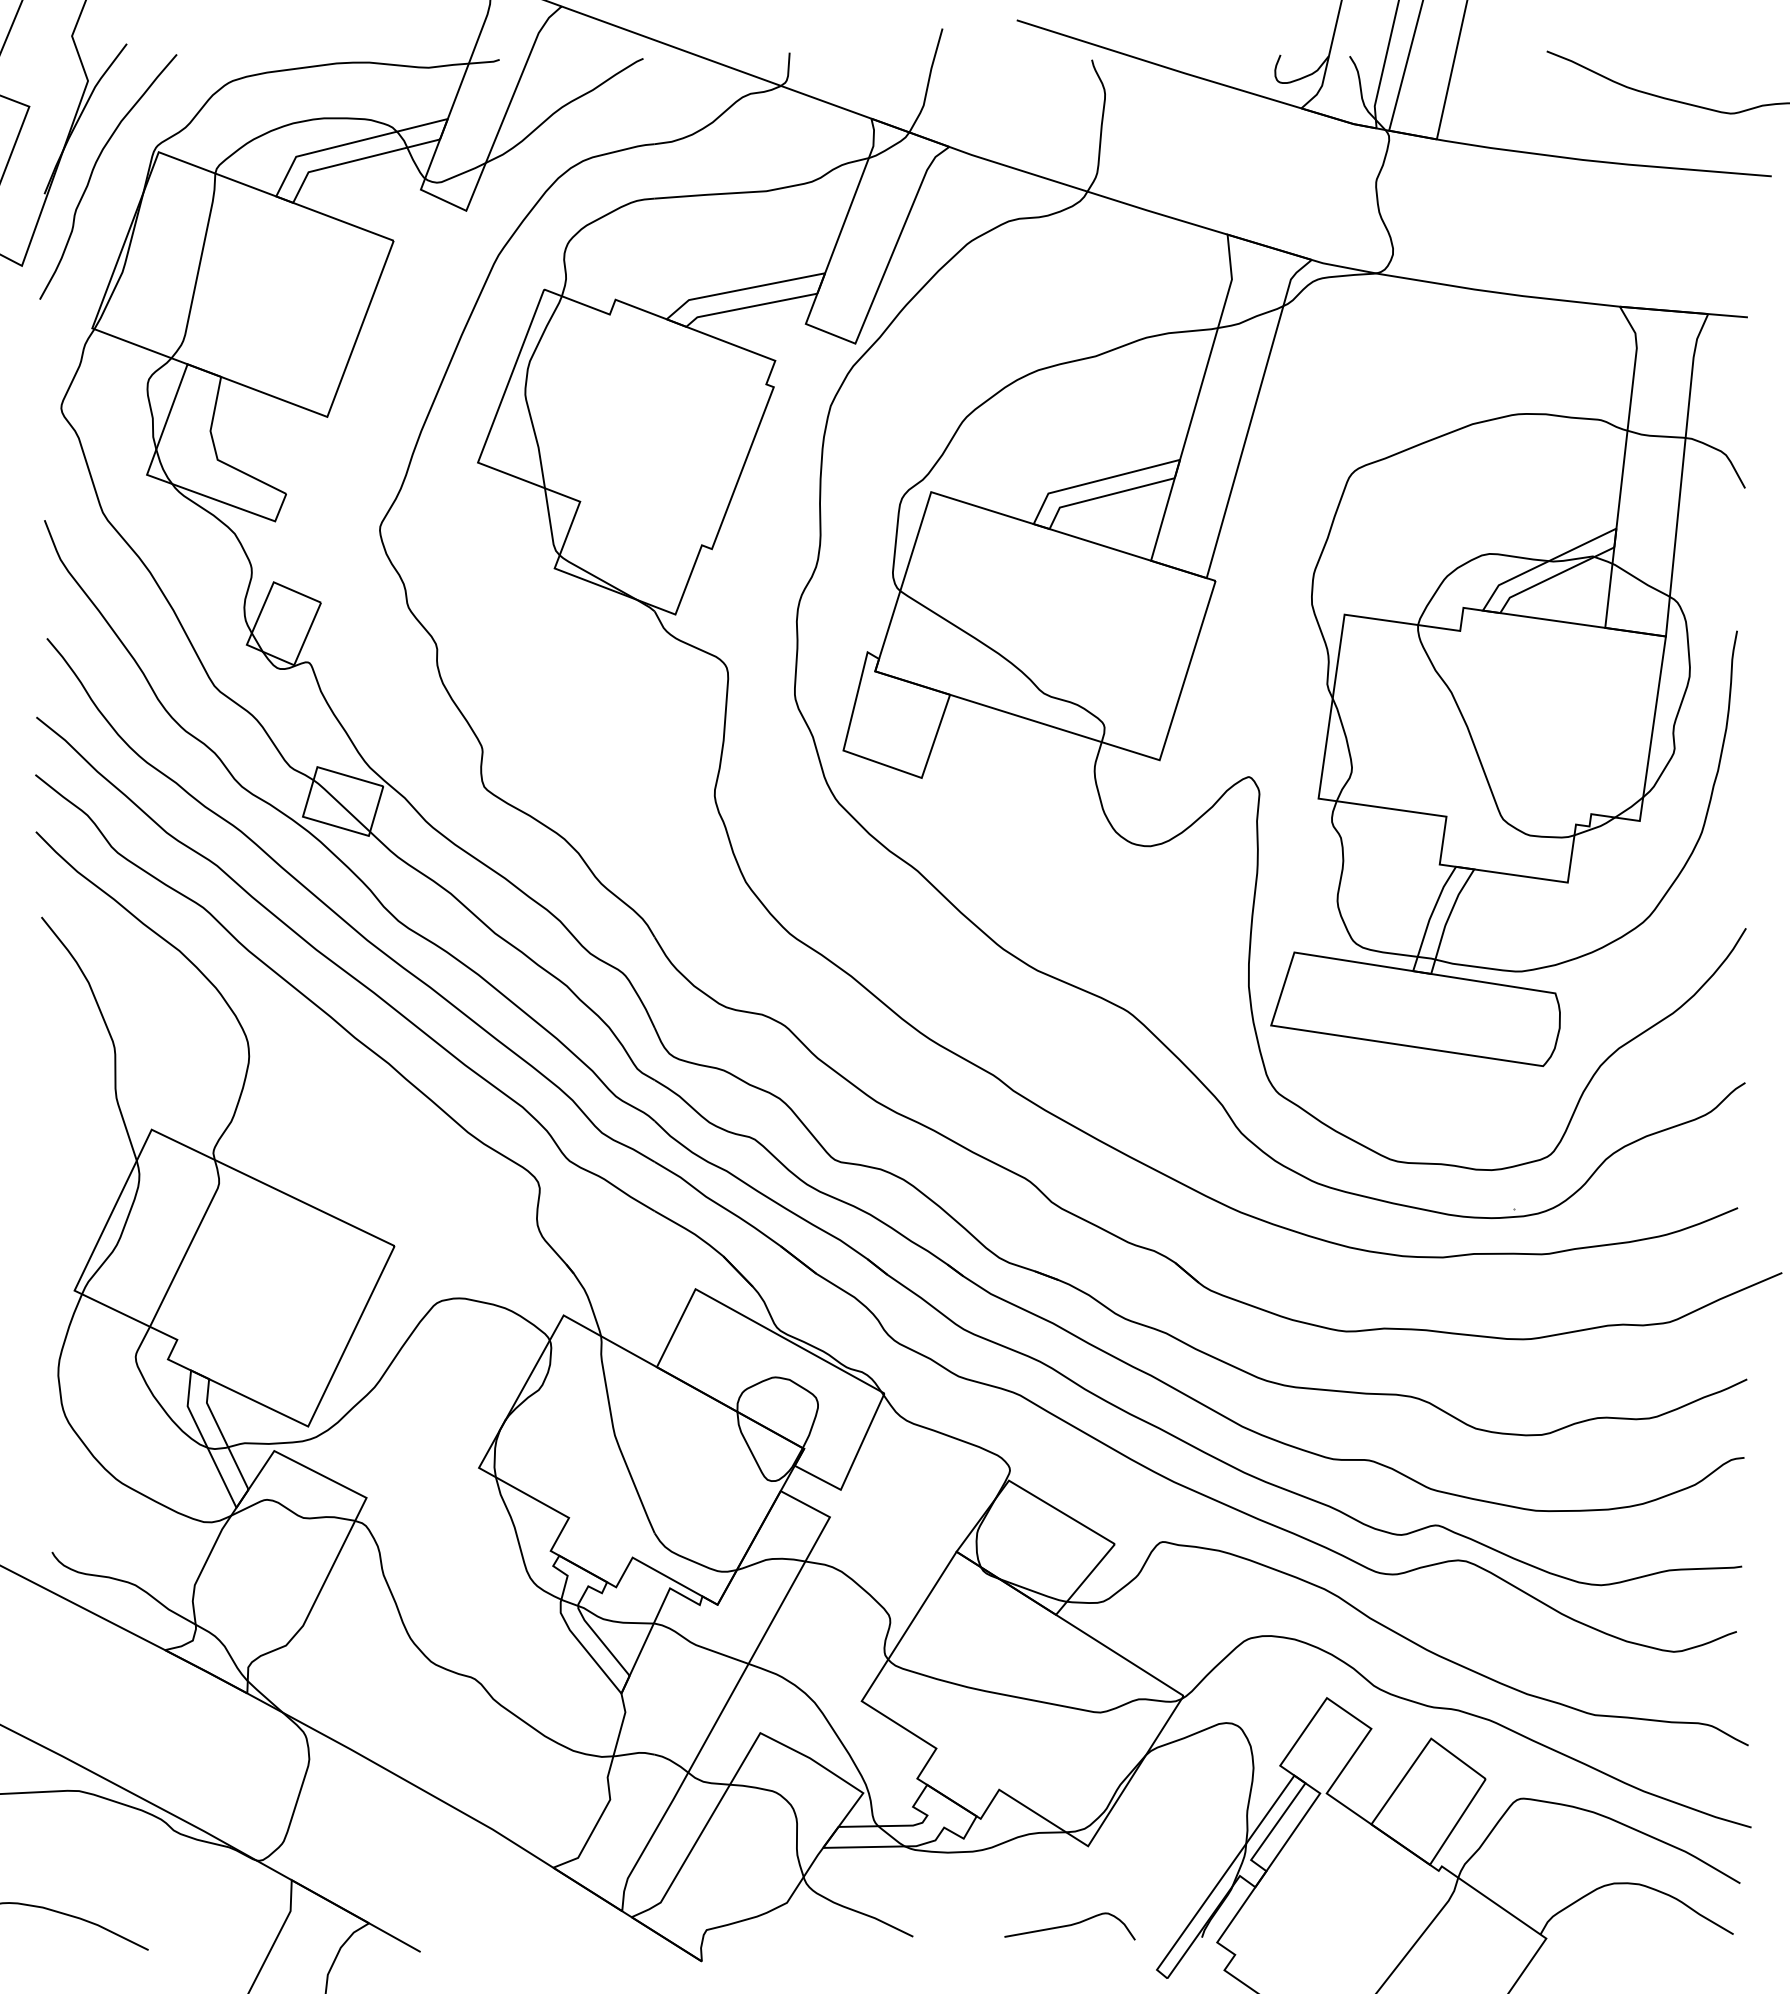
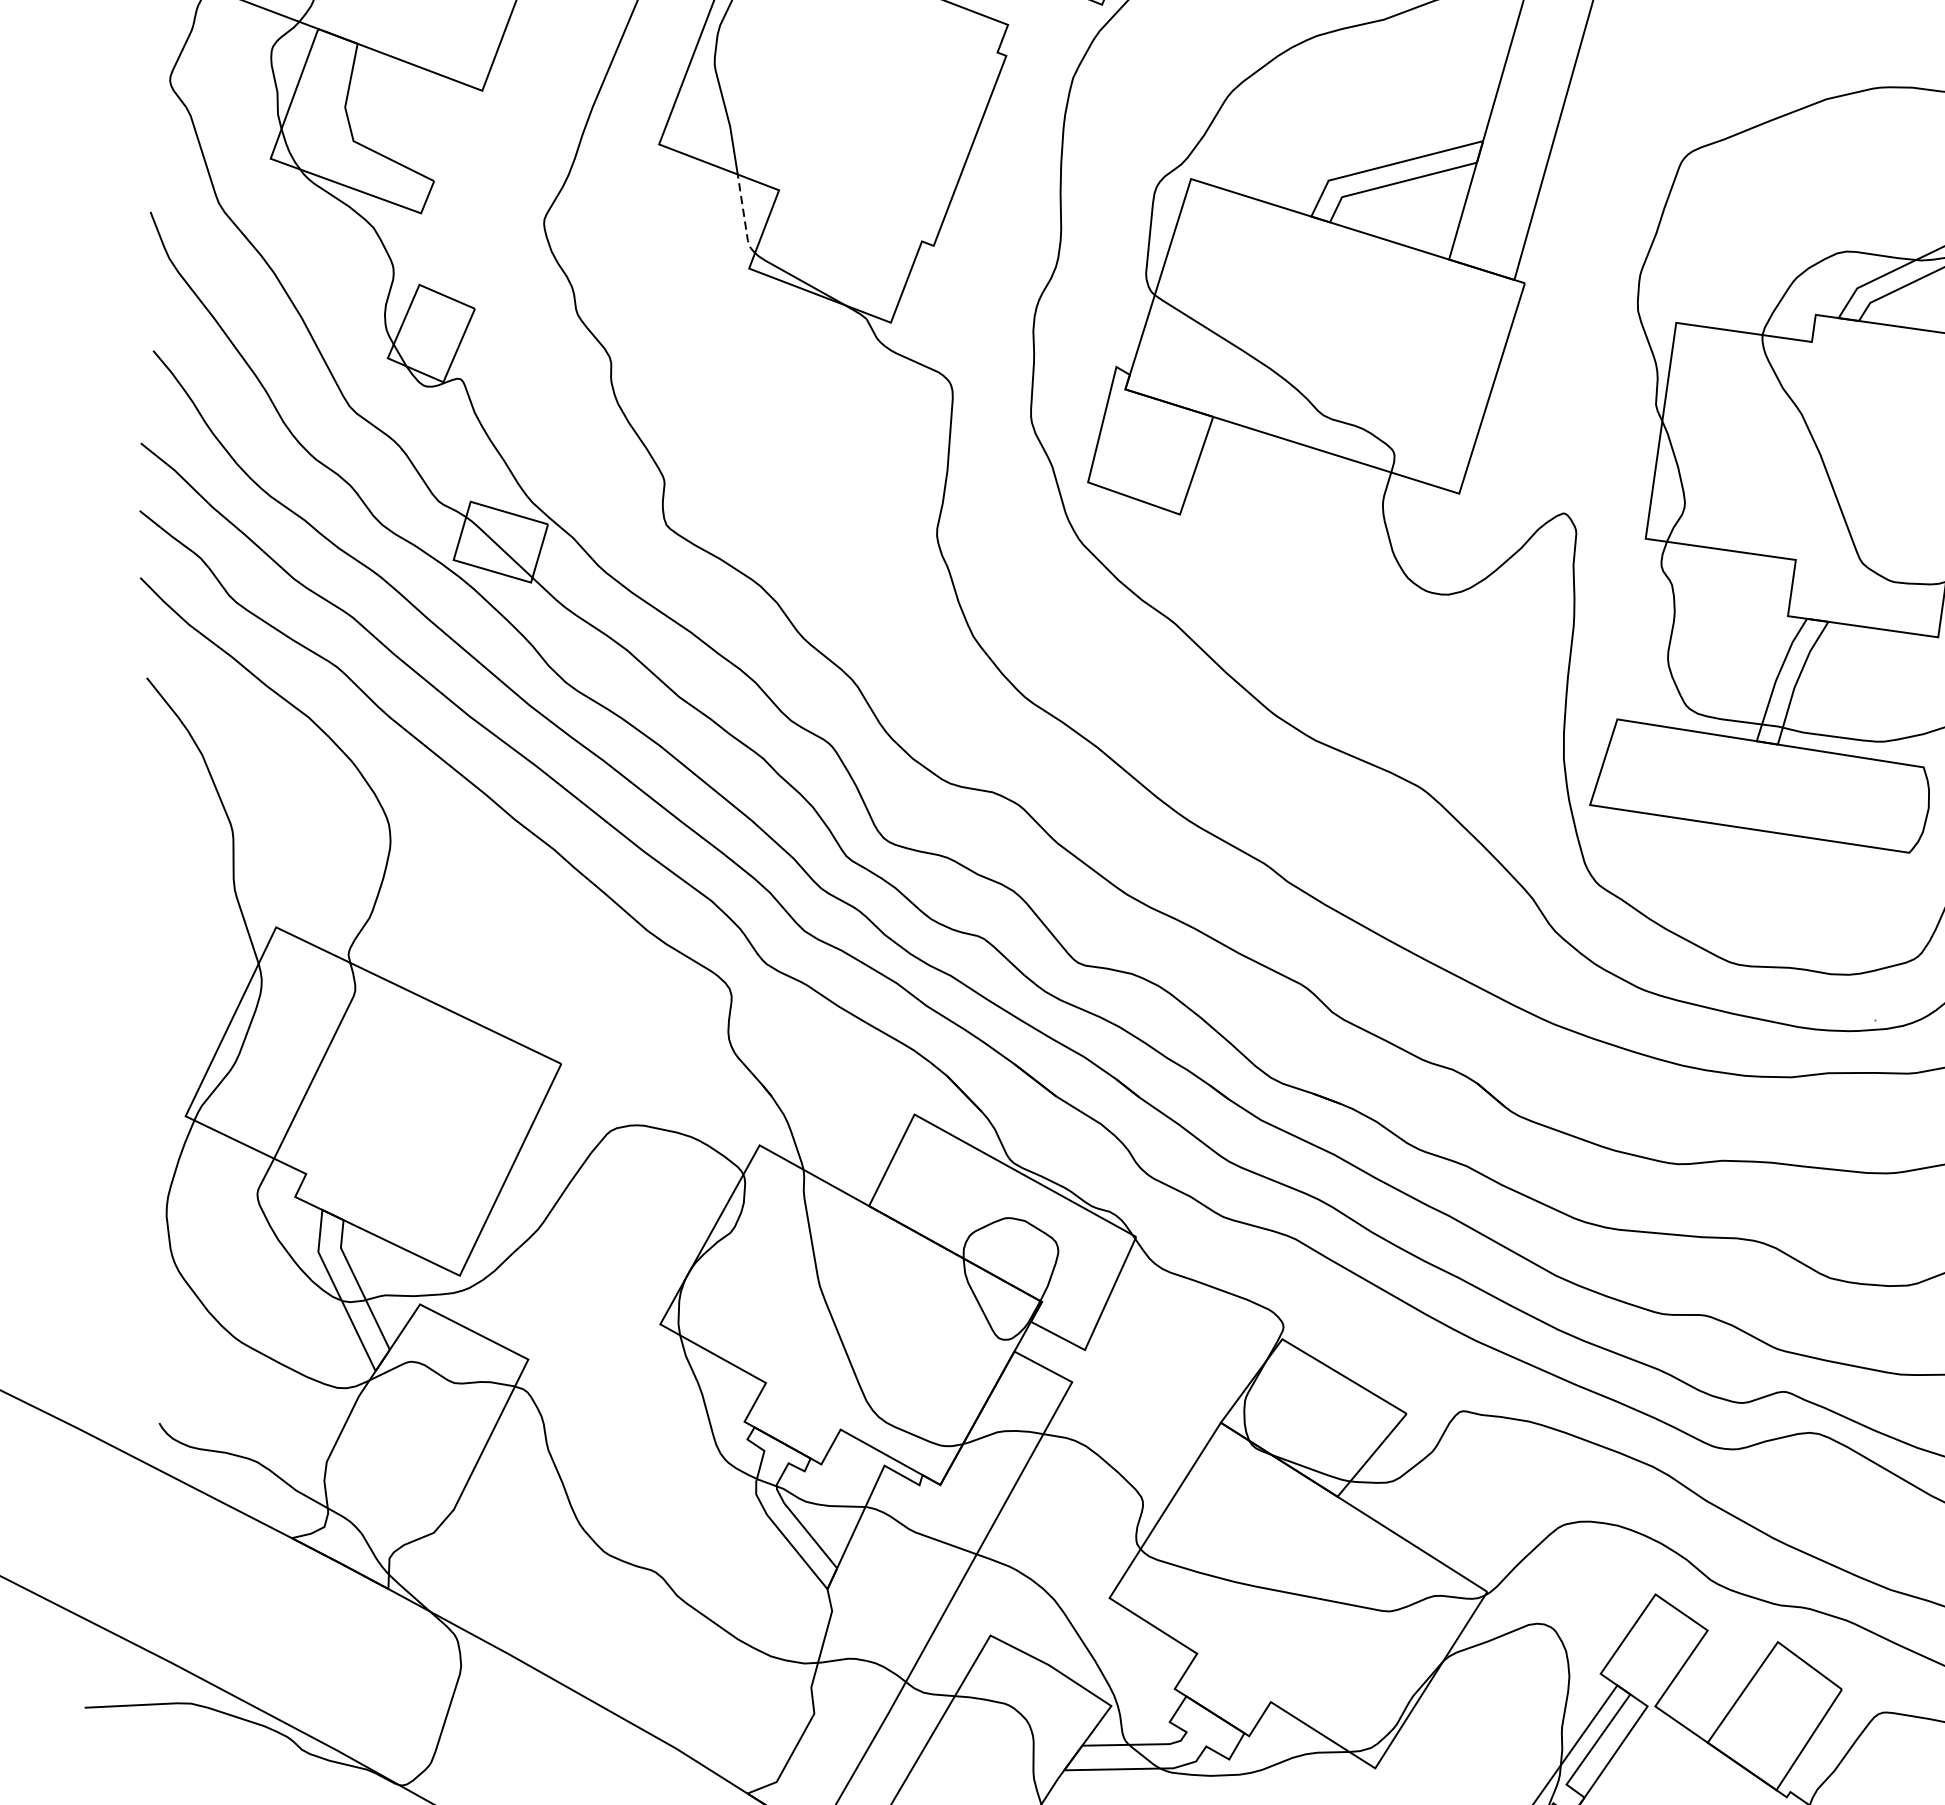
line: (550, 523) -> (744, 215), solid -> dashed

